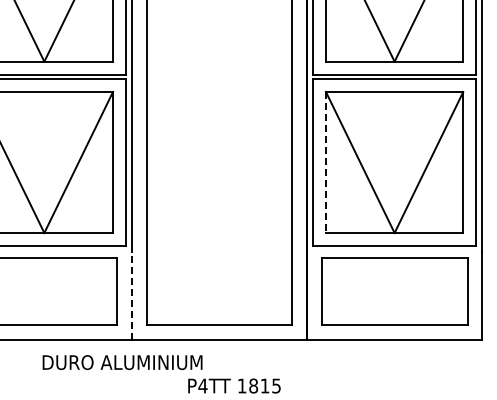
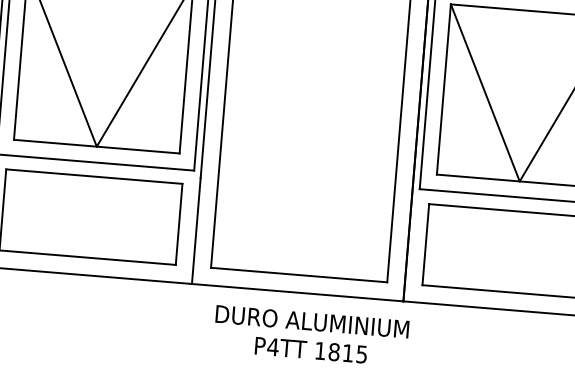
line: (326, 163) -> (444, 90), dashed -> solid
line: (131, 295) -> (195, 230), dashed -> solid
text: (122, 362) -> (312, 321), moved

